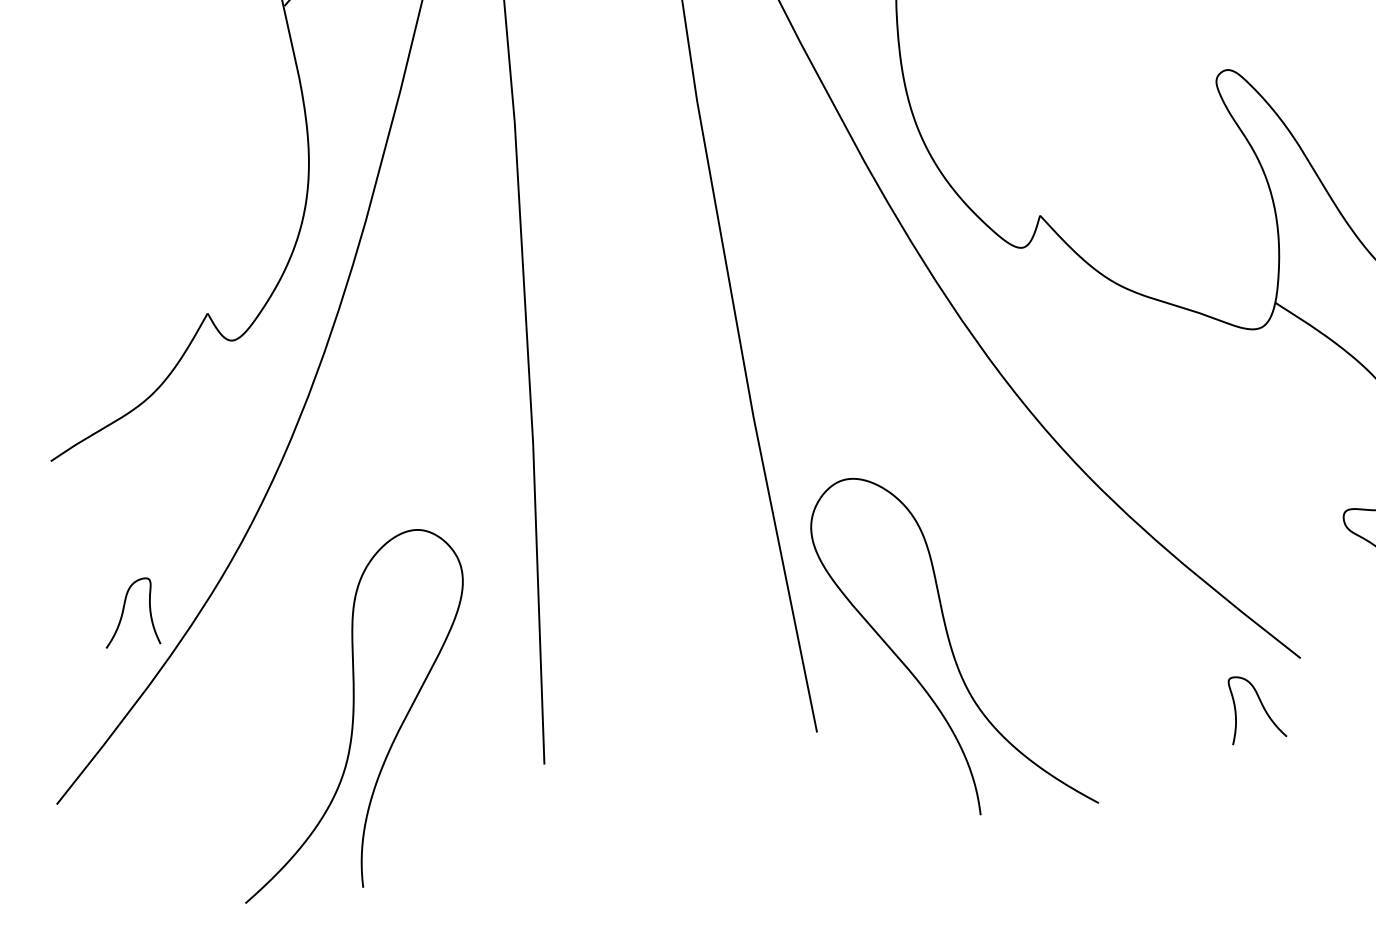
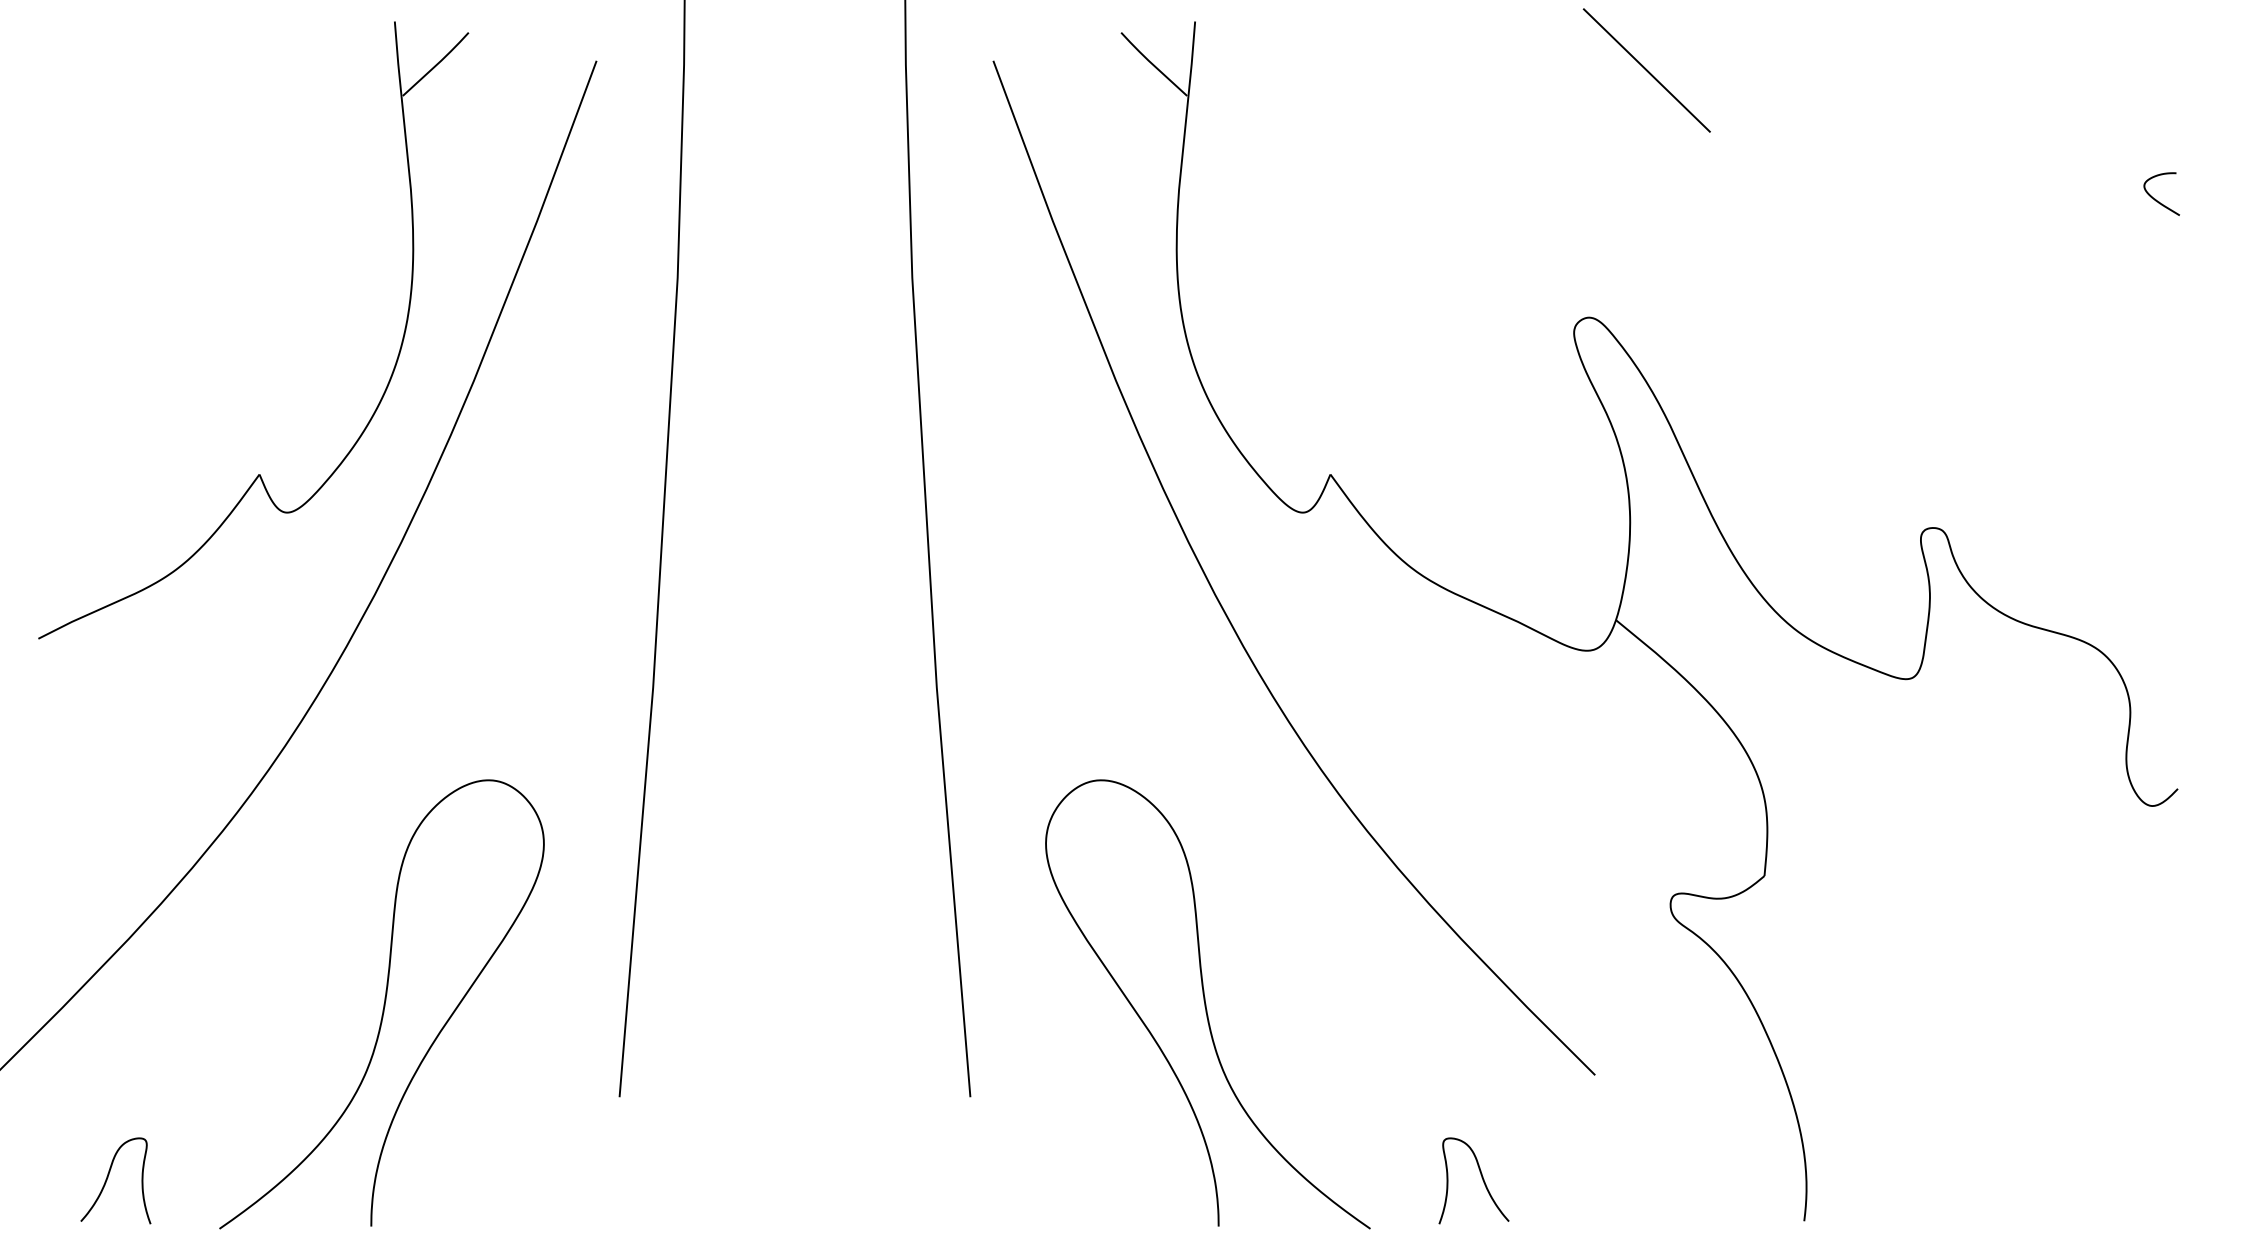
curve: (123, 611) -> (108, 1177), moved
curve: (950, 643) -> (1206, 1004), moved
curve: (1261, 704) -> (1481, 1177), moved

